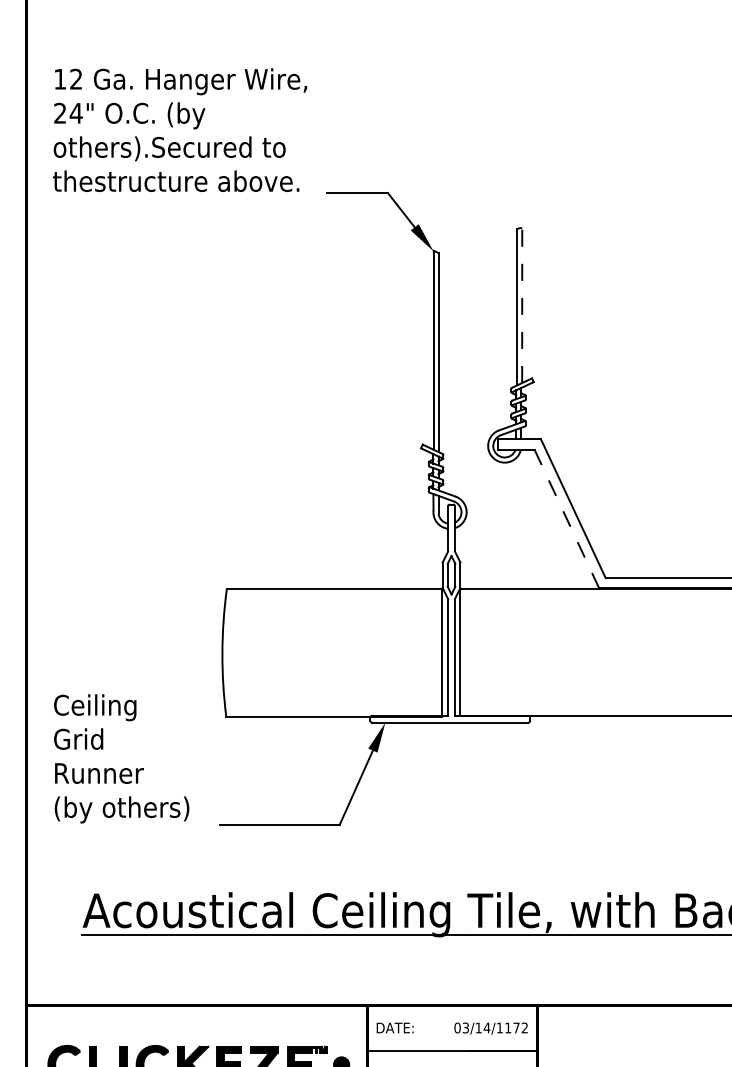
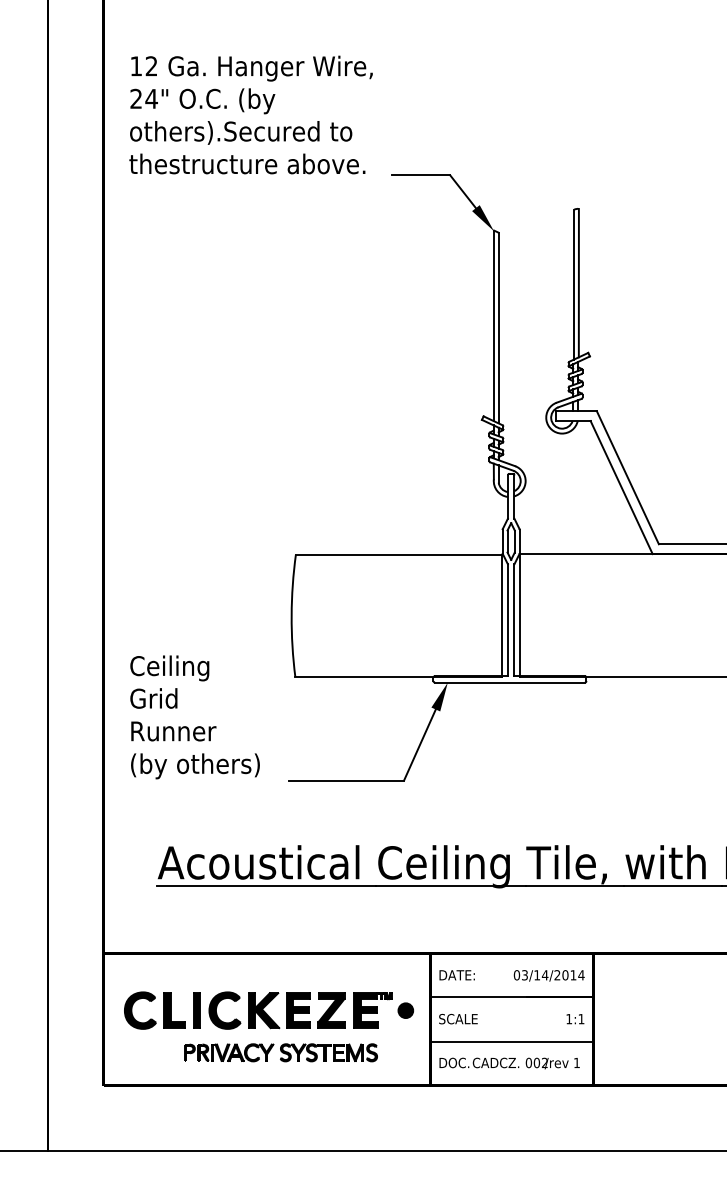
line: (521, 304) -> (578, 282), dashed -> solid
line: (566, 519) -> (621, 488), dashed -> solid
text: (512, 1028) -> (569, 975), 03/14/1172 -> 03/14/2014

